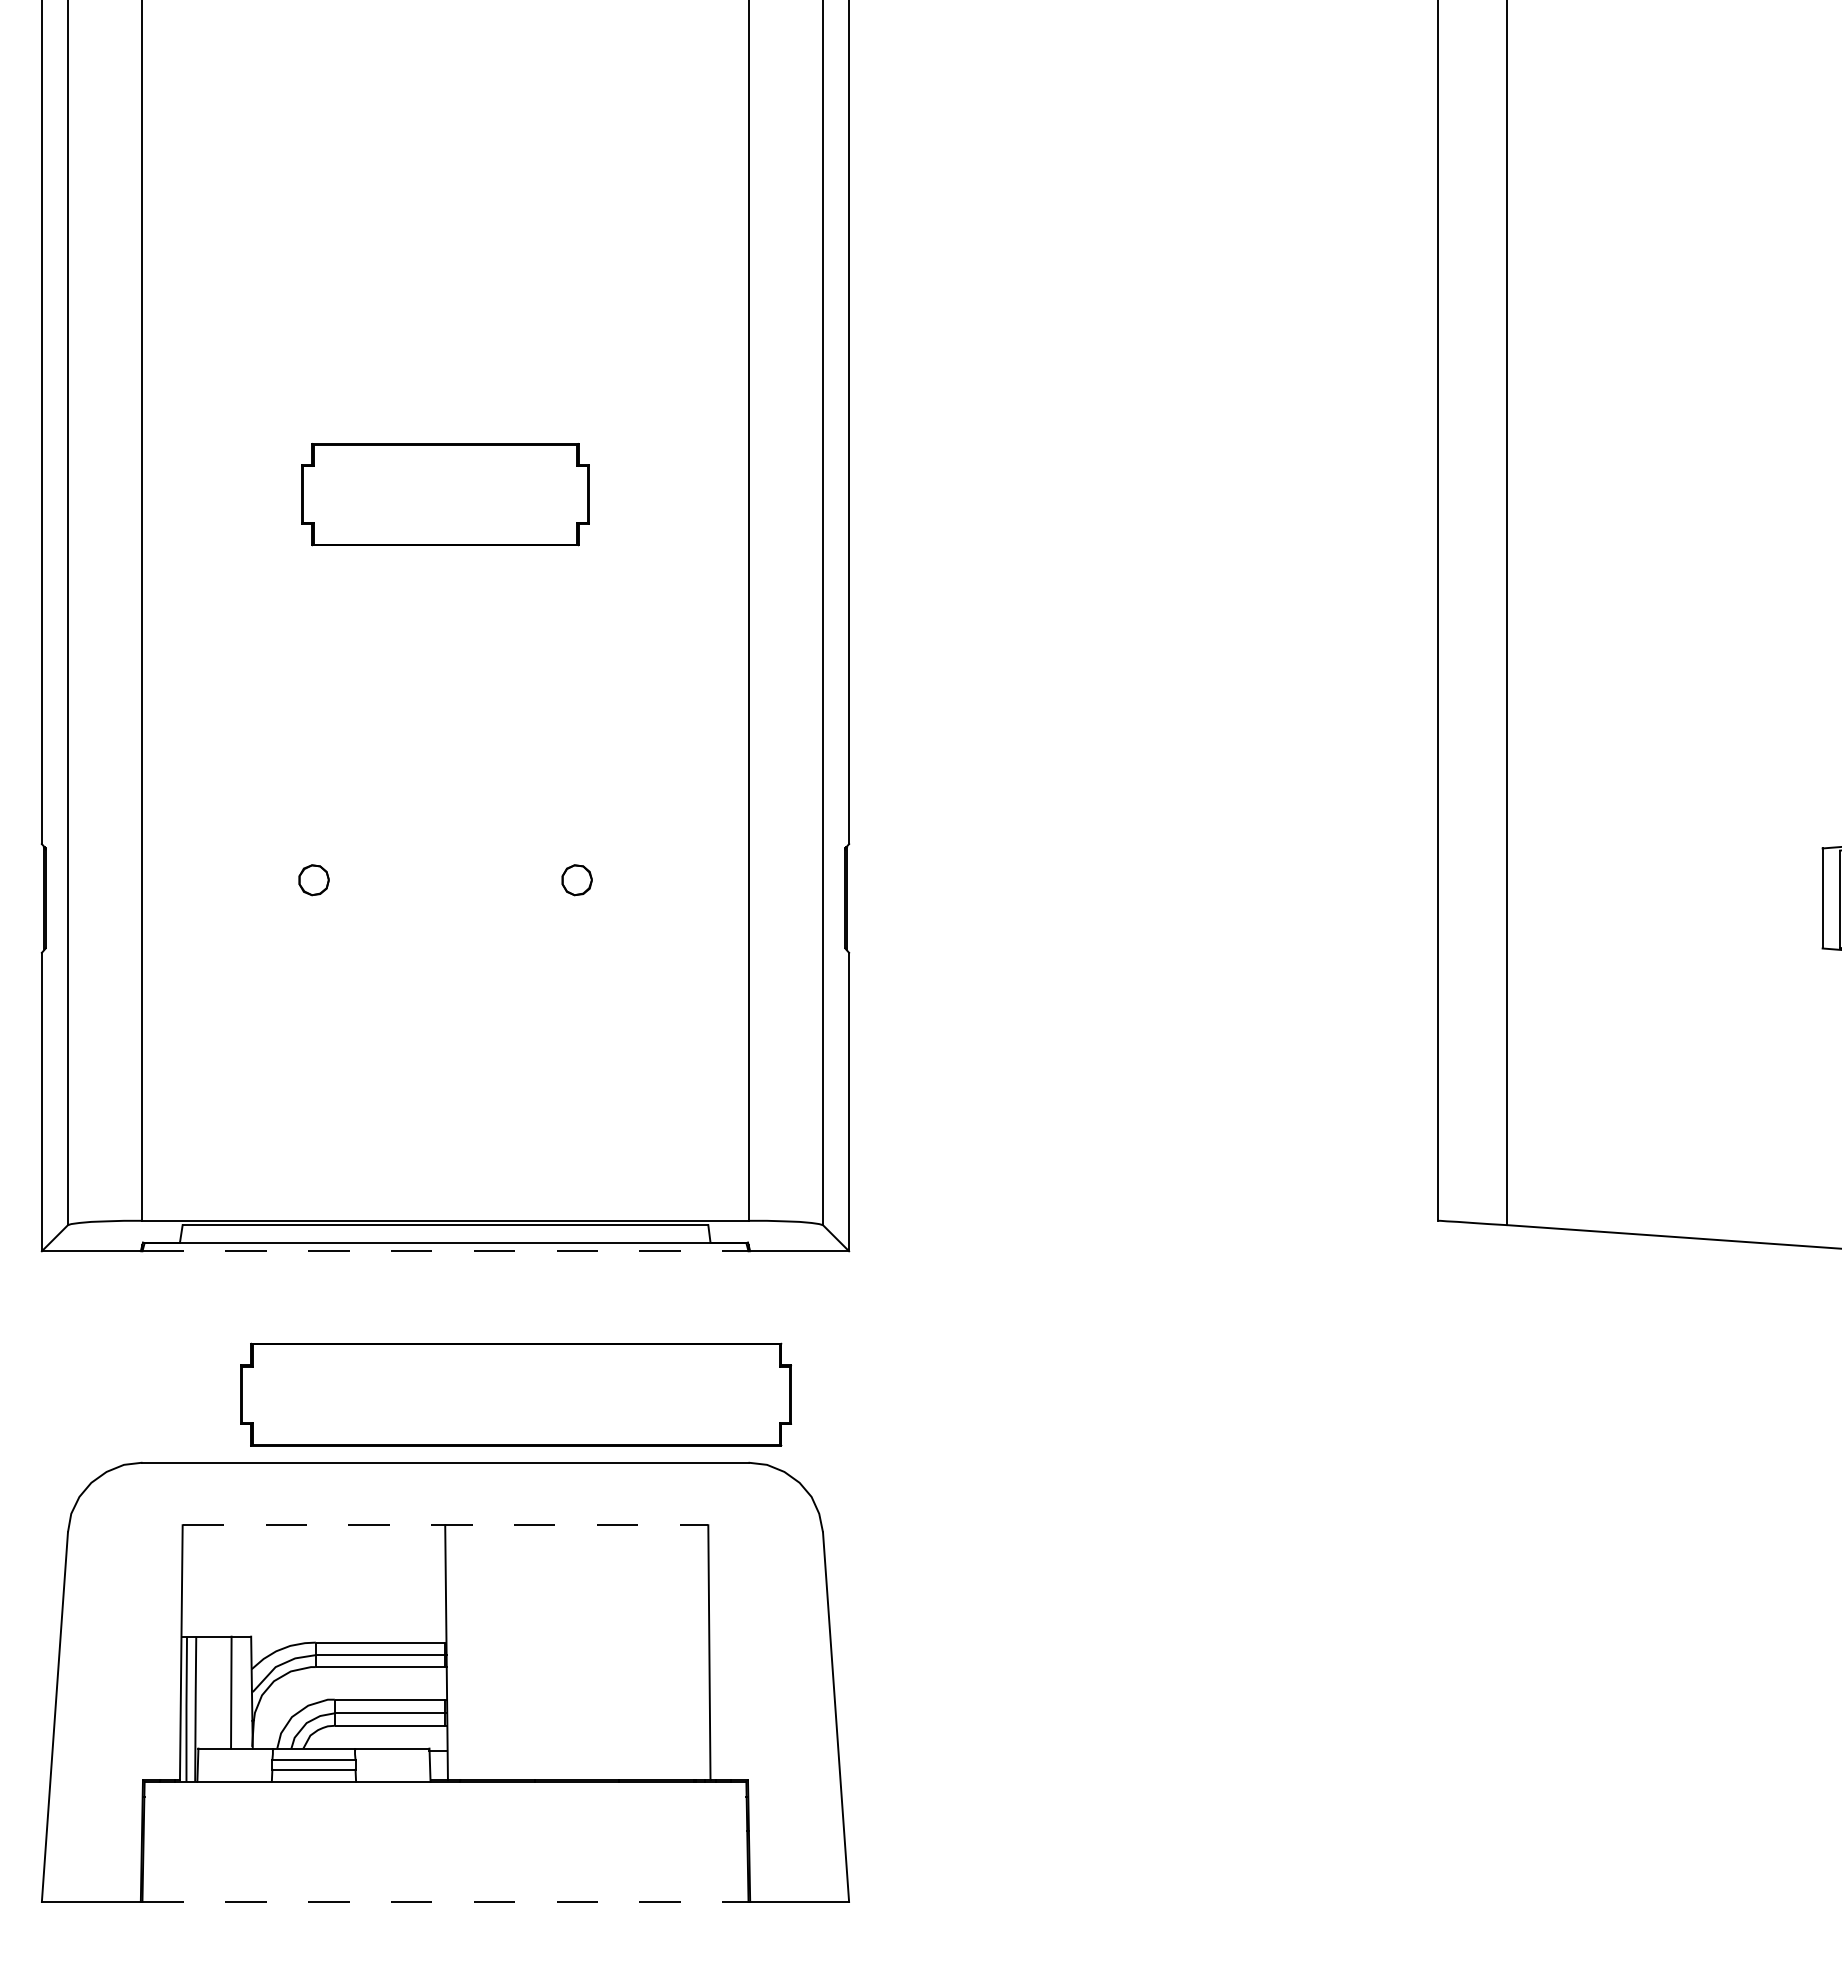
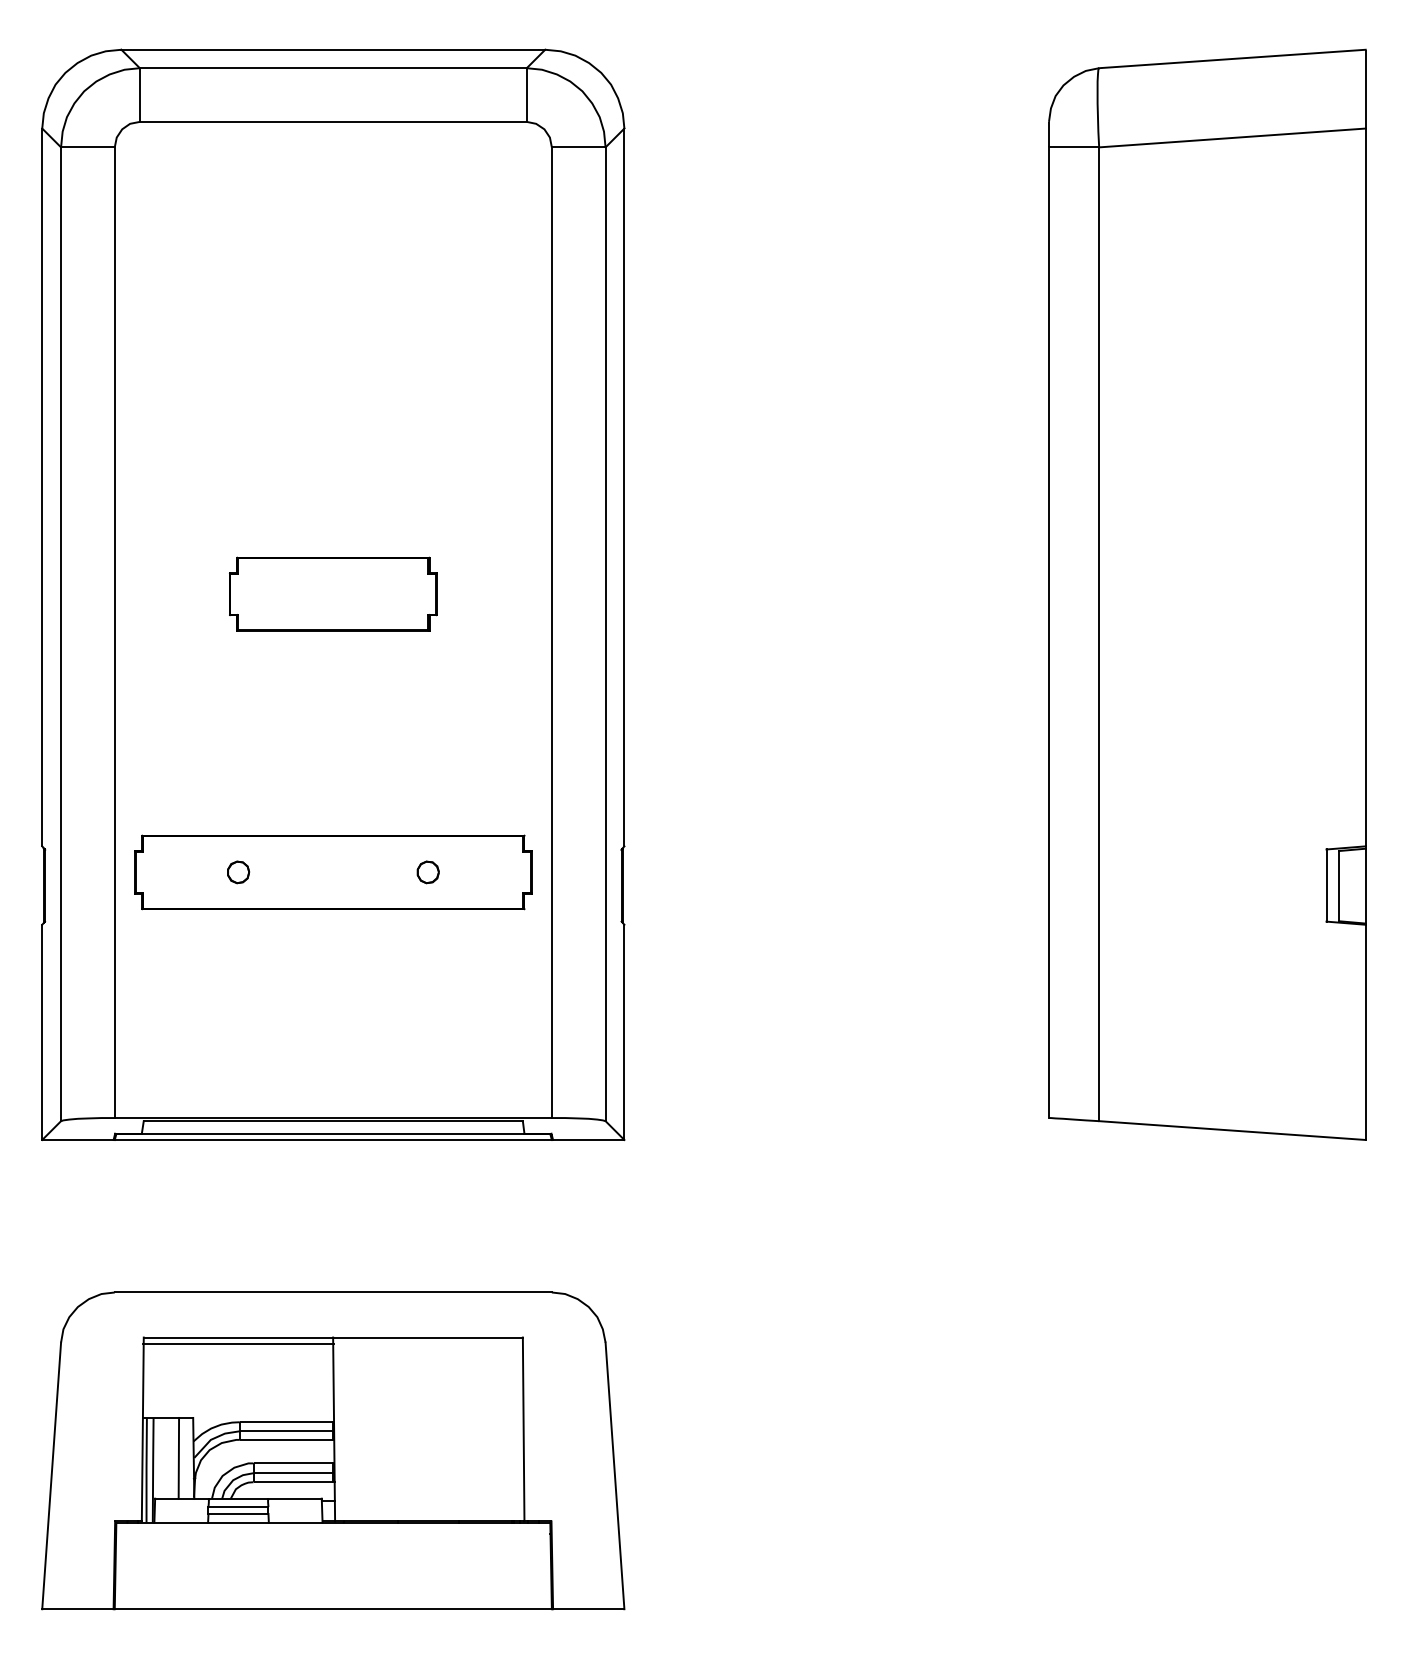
line: (445, 1250) -> (333, 1139), dashed -> solid
part: (516, 1394) -> (333, 872), moved
line: (445, 1525) -> (333, 1337), dashed -> solid
line: (314, 1533) -> (238, 1343), added
line: (445, 1902) -> (333, 1609), dashed -> solid

